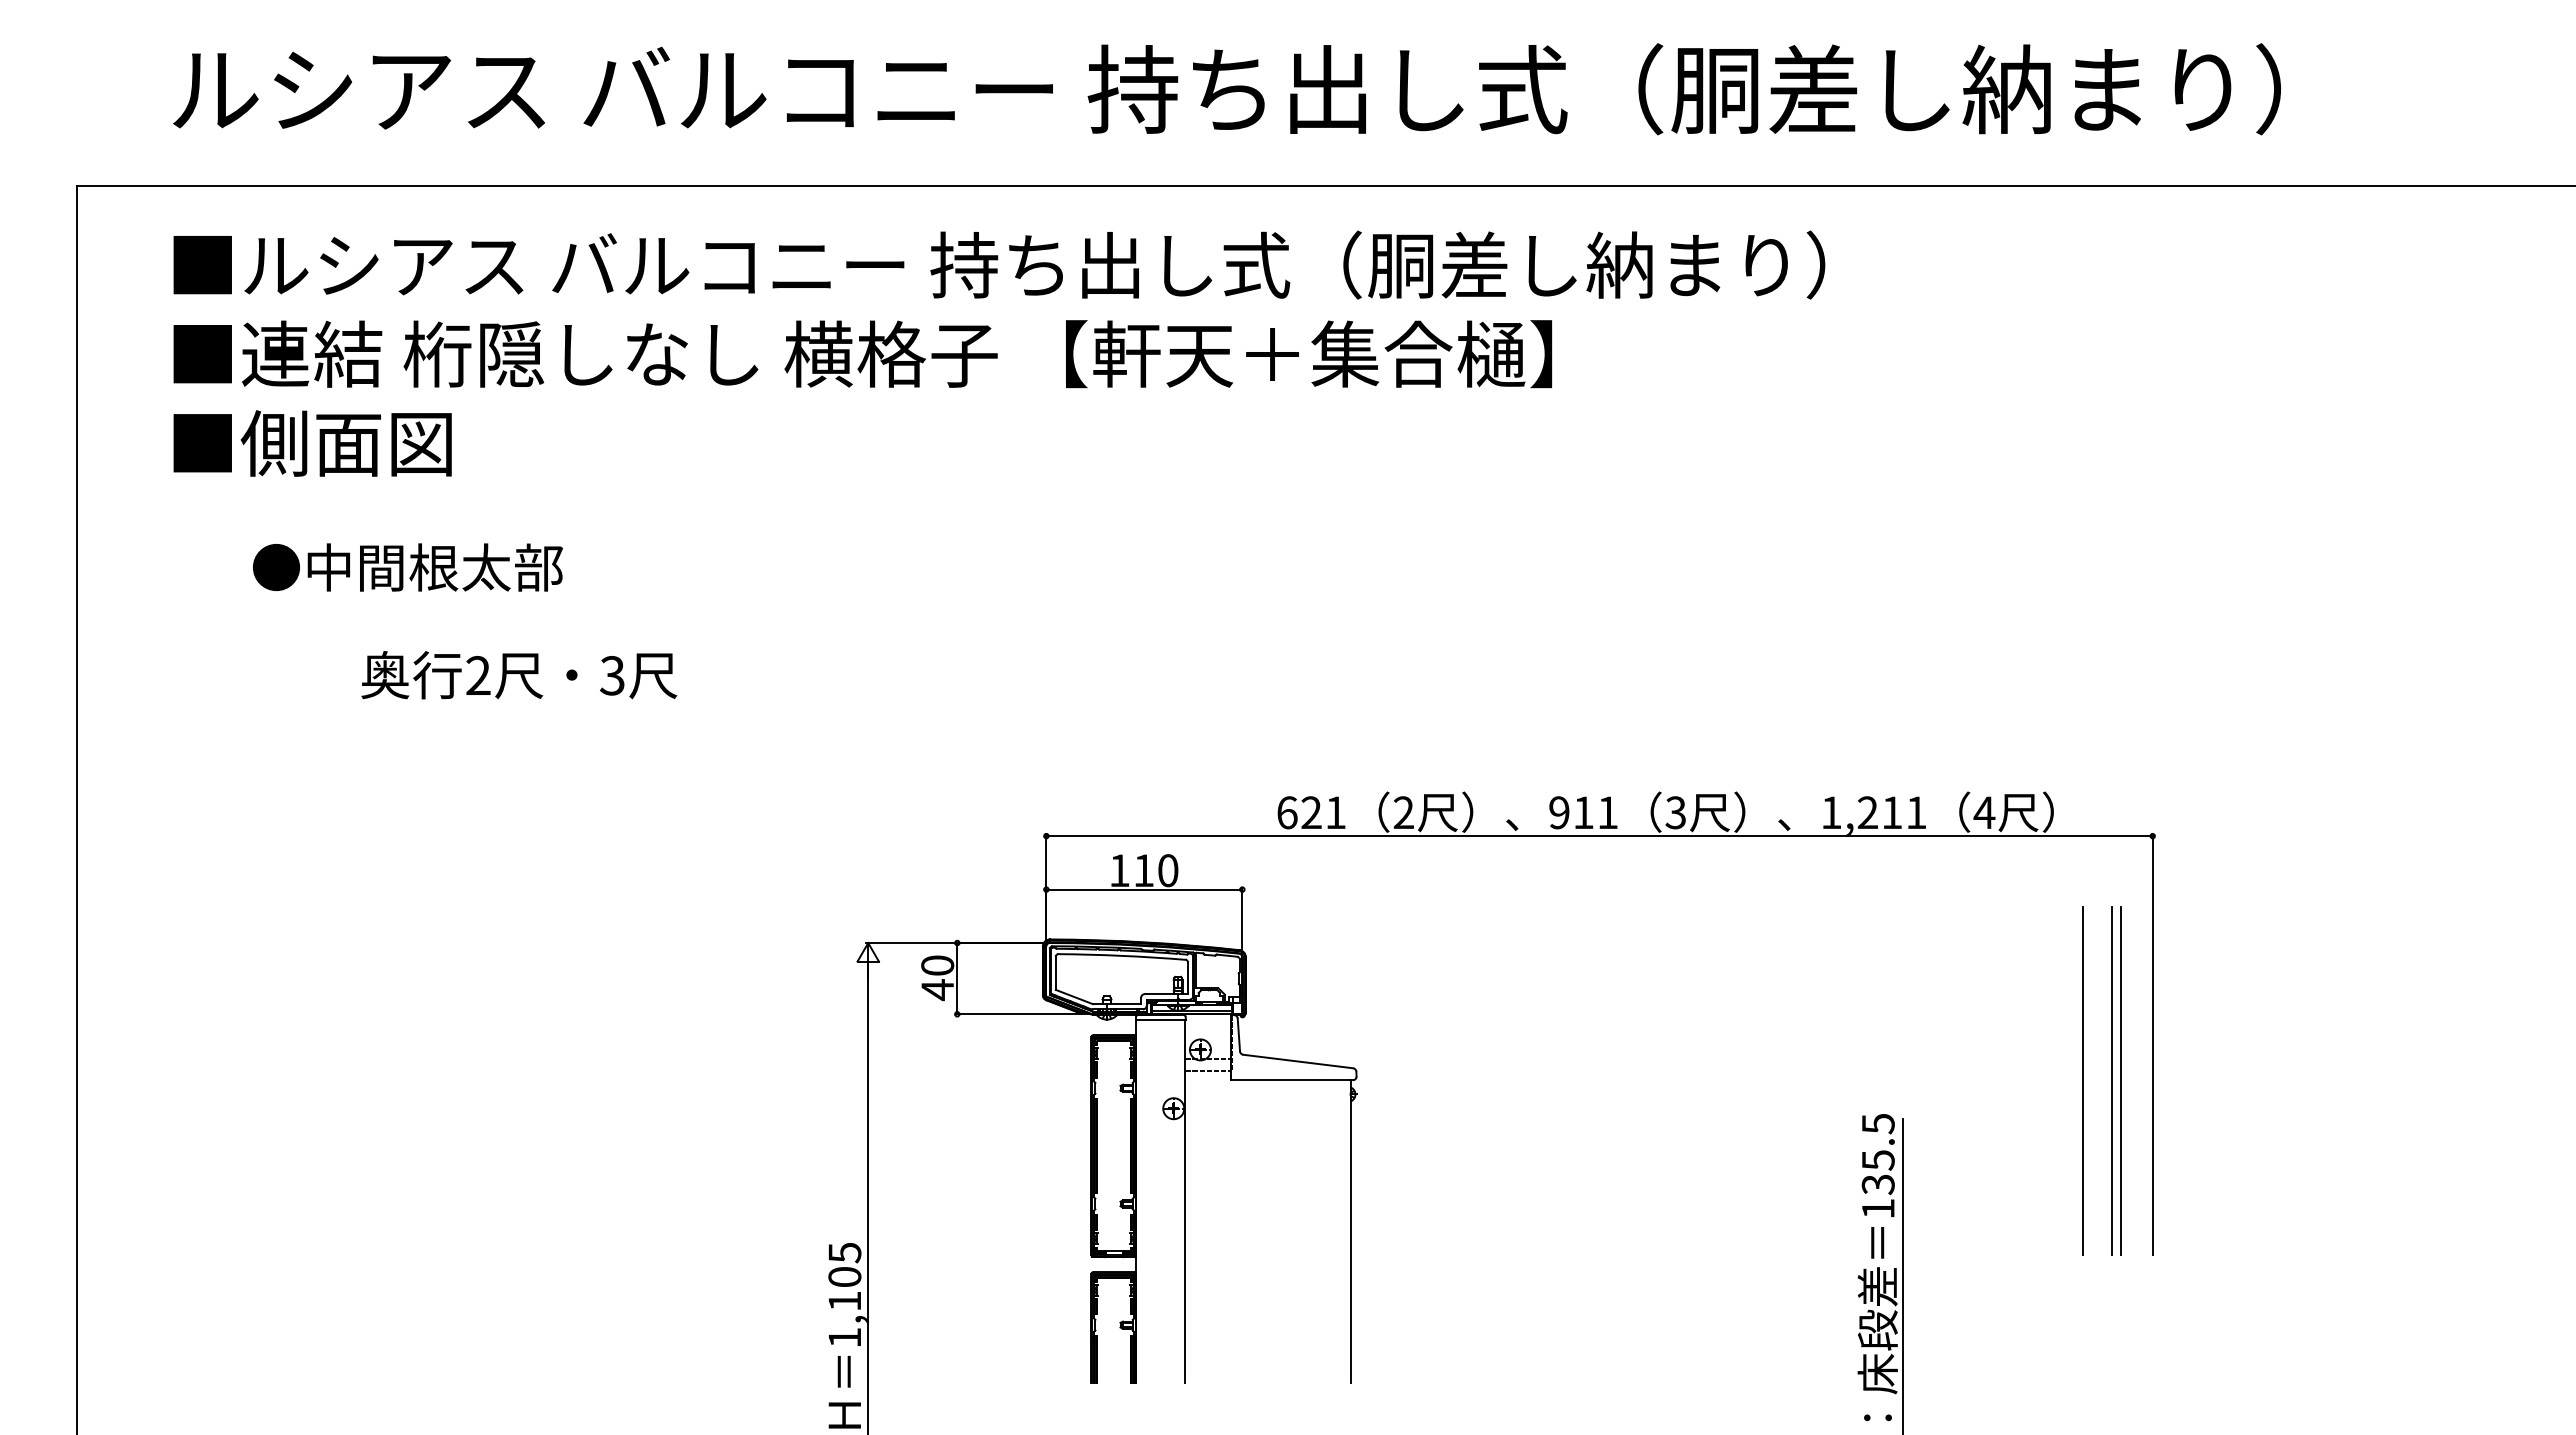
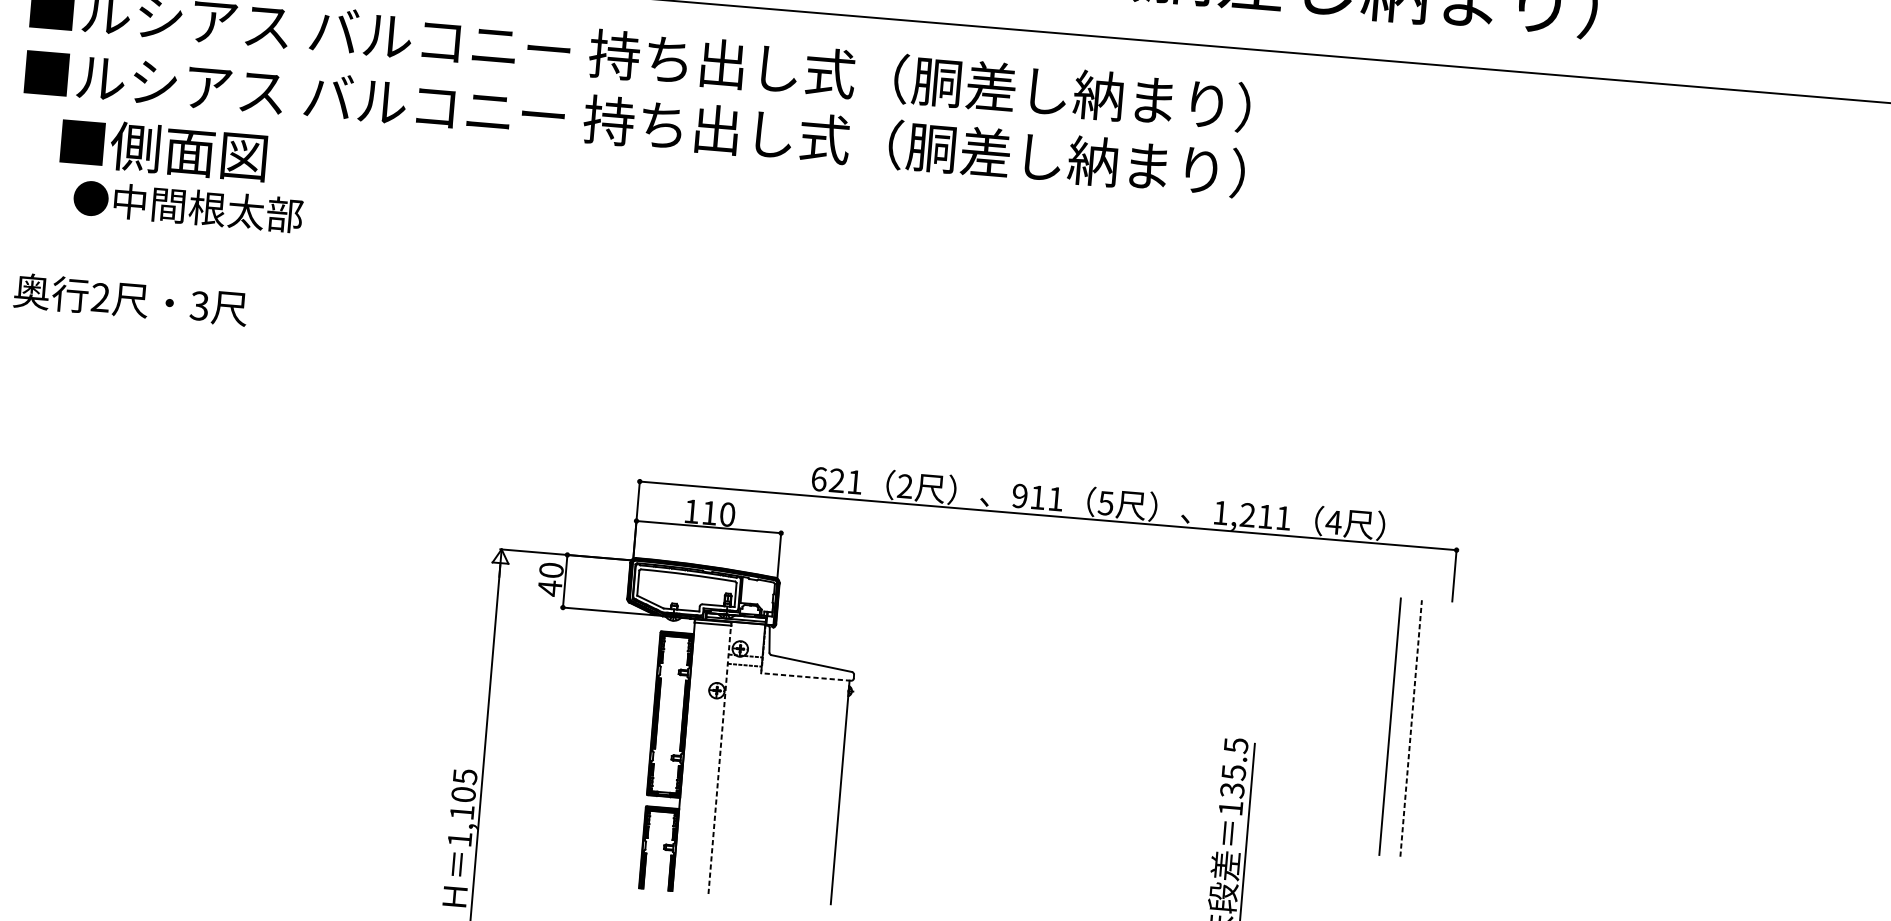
text: (1033, 353) -> (660, 124), ■連結 桁隠しなし 横格子 【軒天＋集合樋】 -> ■ルシアス バルコニー 持ち出し式（胴差し納まり）
text: (312, 443) -> (163, 149), moved
text: (407, 567) -> (187, 206), moved
text: (519, 675) -> (130, 300), moved
text: (1675, 812) -> (1105, 503), 3 -> 5
line: (1292, 1080) -> (806, 677), solid -> dashed
line: (2120, 1080) -> (1417, 728), removed
line: (2152, 1080) -> (1441, 730), removed
line: (2111, 1081) -> (1410, 728), solid -> dashed
line: (1185, 1201) -> (719, 759), solid -> dashed

